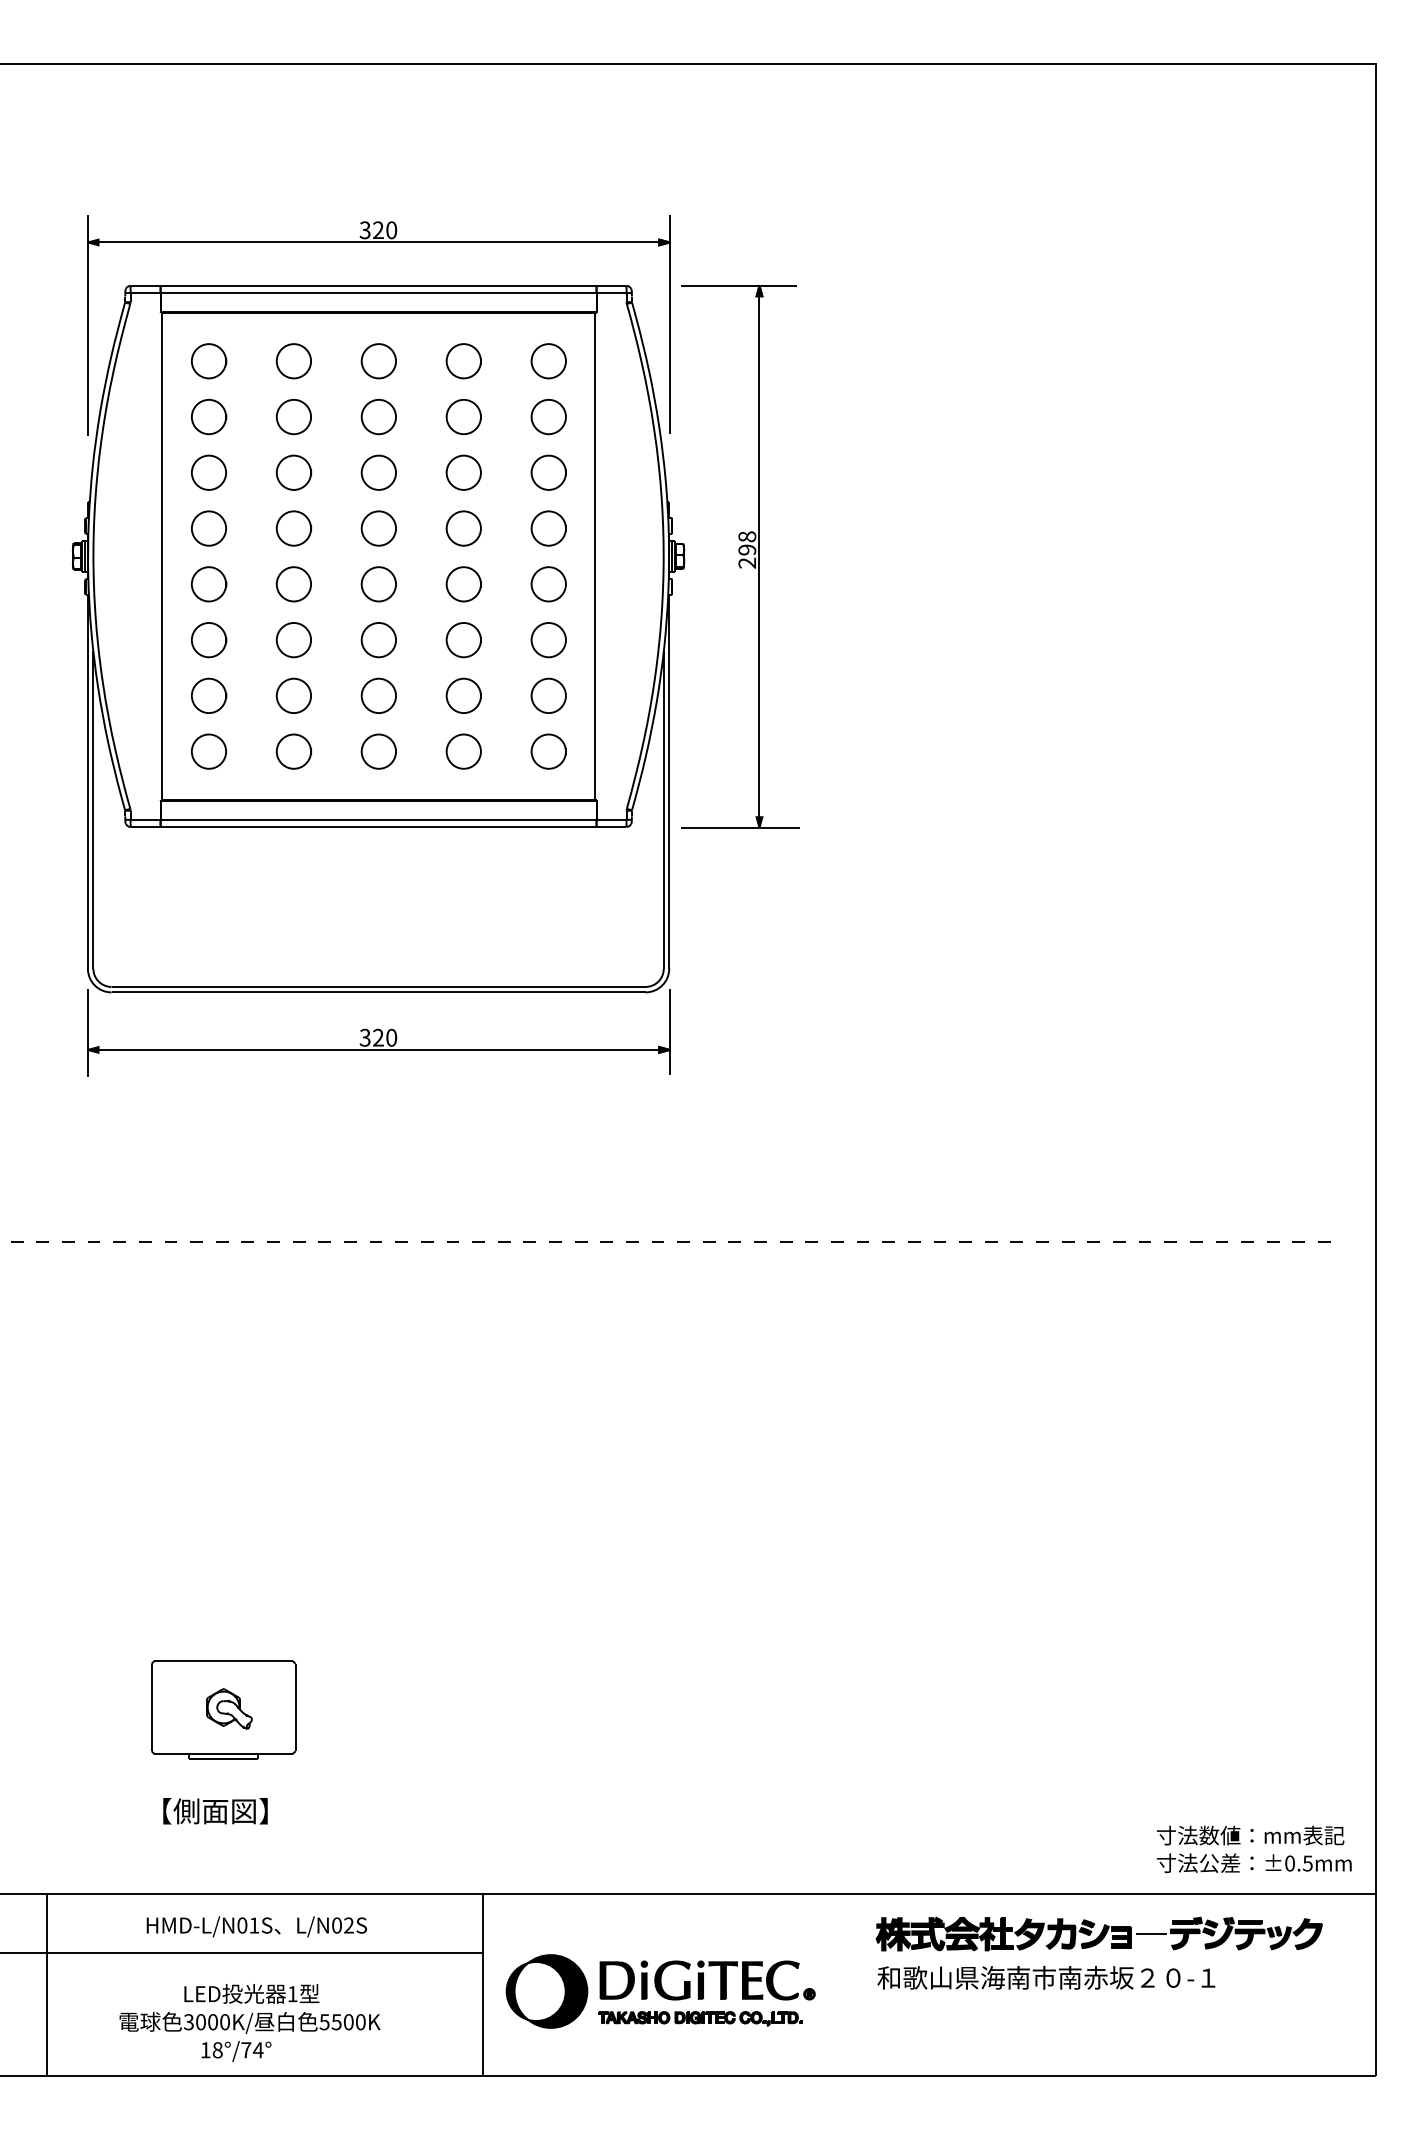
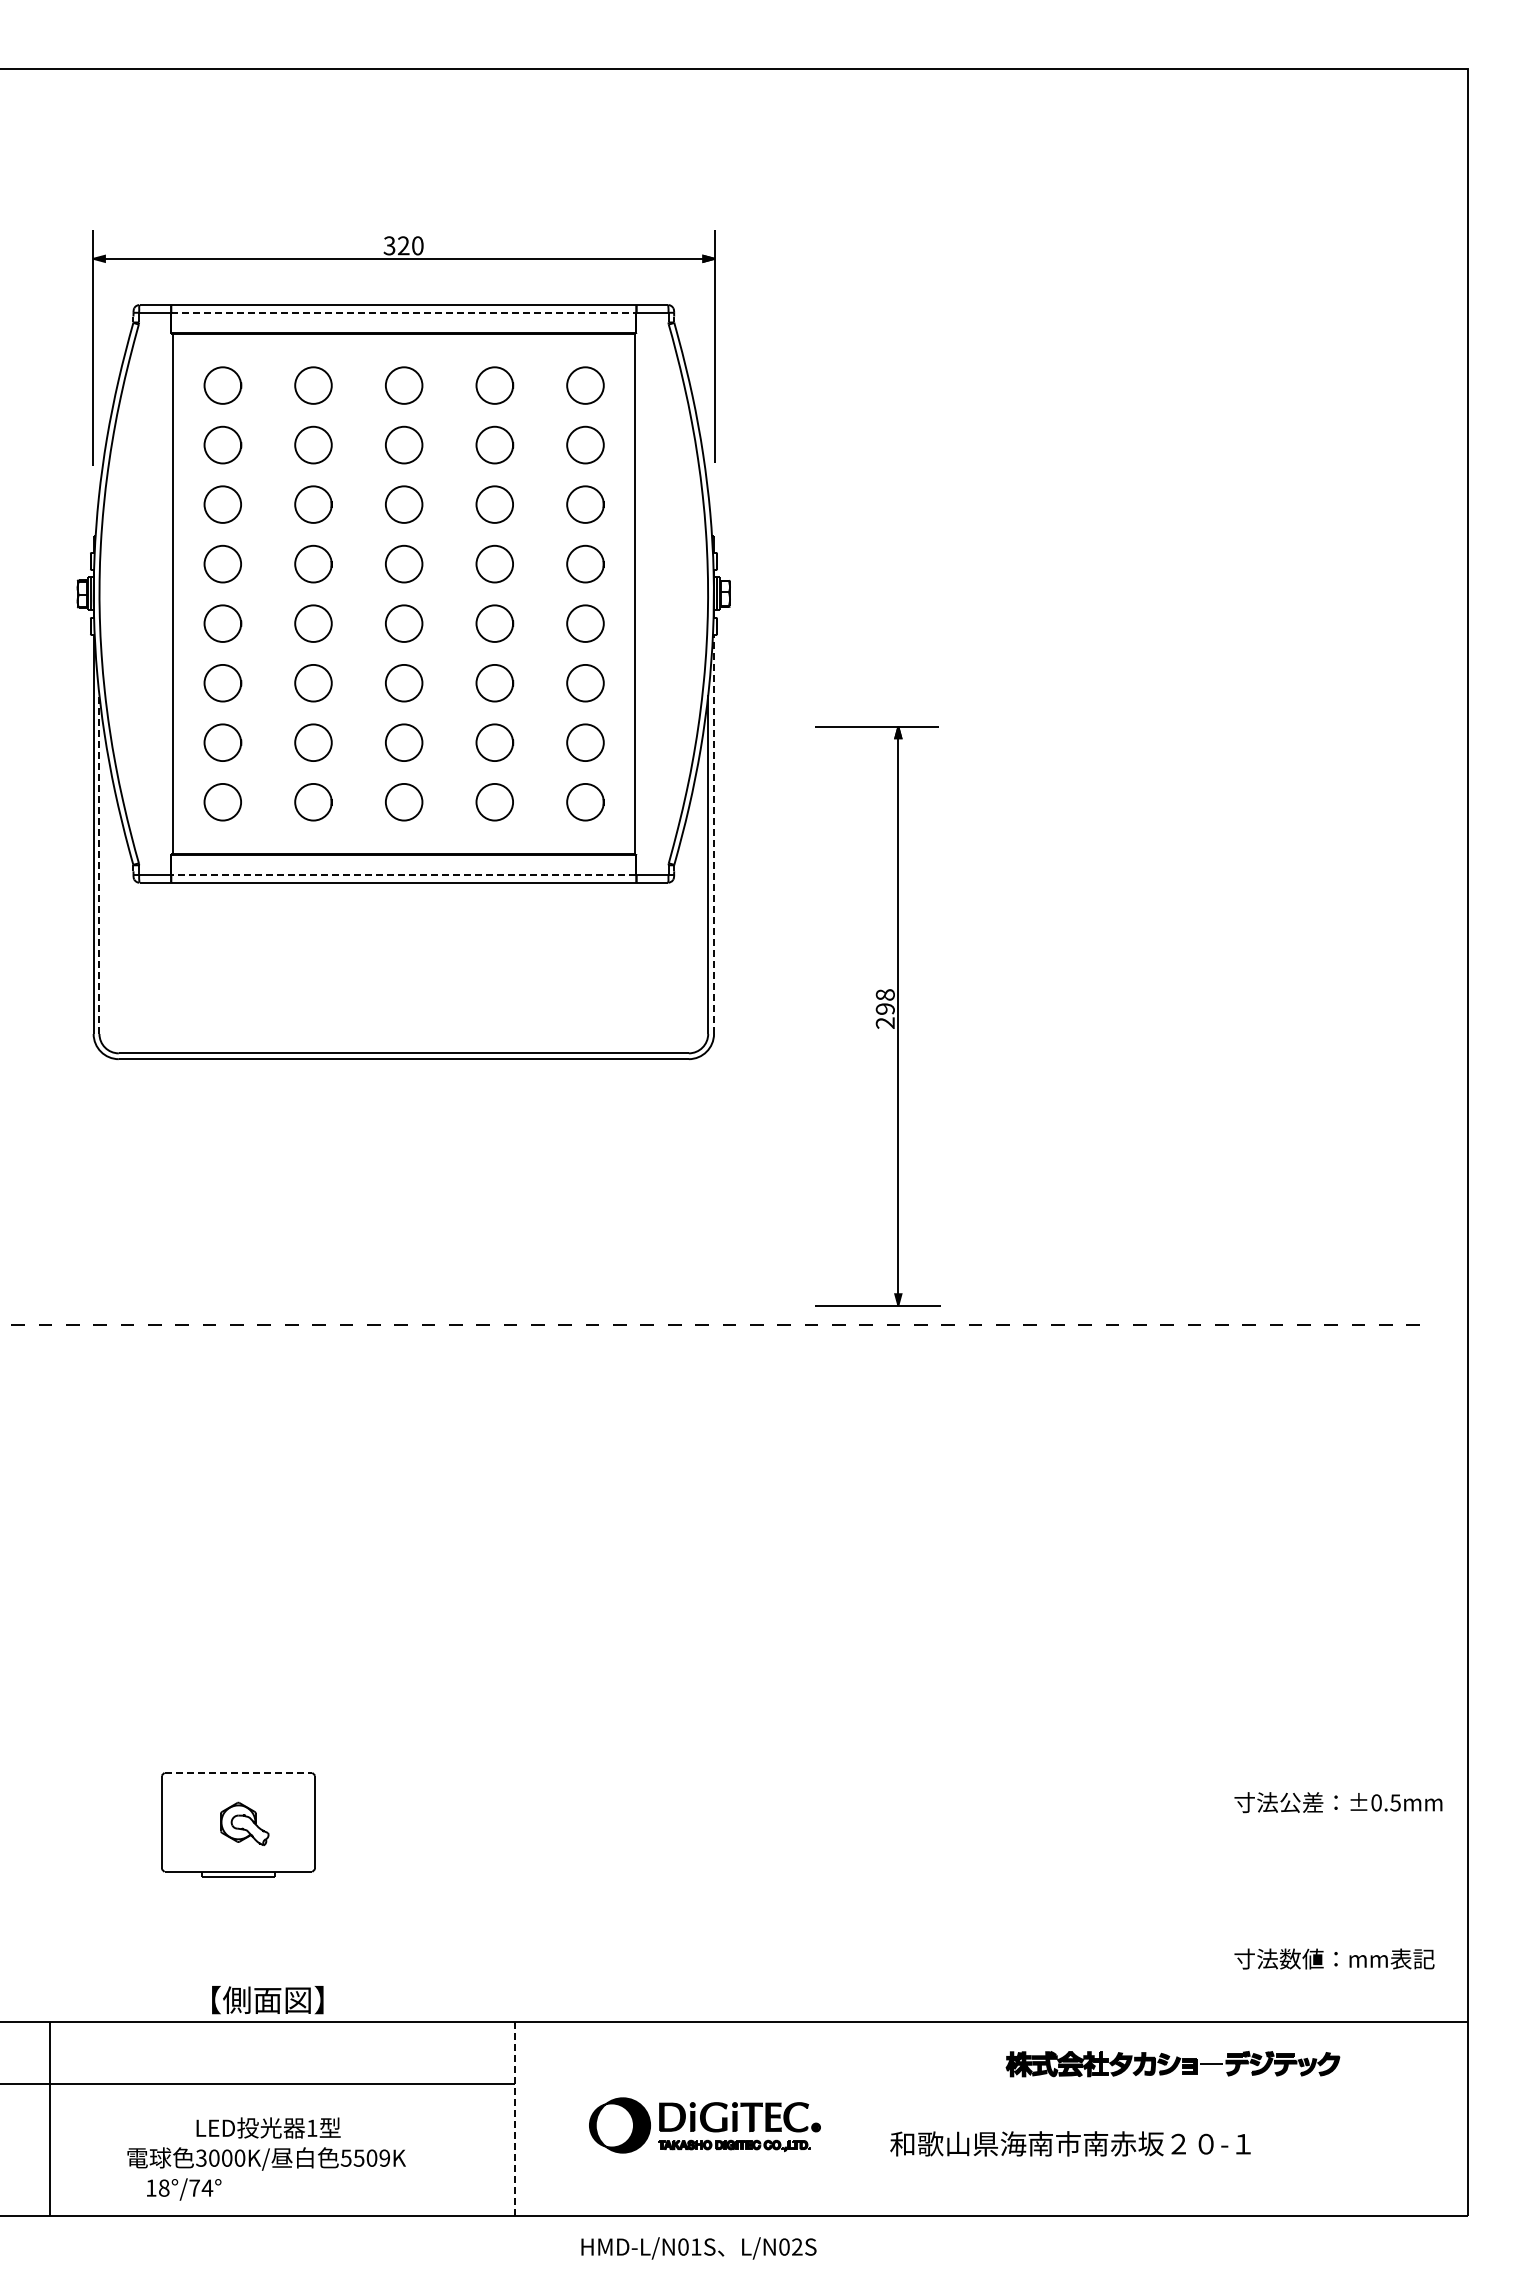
line: (378, 292) -> (403, 312), solid -> dashed
part: (739, 556) -> (877, 1016), moved
line: (669, 781) -> (714, 834), solid -> dashed
line: (93, 809) -> (99, 864), solid -> dashed
line: (378, 820) -> (403, 875), solid -> dashed
part: (378, 1032) -> (403, 1102), removed
line: (223, 1660) -> (238, 1772), solid -> dashed
text: (215, 1811) -> (267, 2000), moved
text: (1254, 1863) -> (1338, 1802), moved
text: (256, 1926) -> (698, 2248), moved
part: (1098, 1933) -> (1172, 2063), size x0.7
part: (1046, 1977) -> (1070, 2143), moved
line: (483, 1984) -> (515, 2118), solid -> dashed
part: (660, 1991) -> (704, 2125), size x0.7
text: (360, 2021) -> (384, 2157), 5500K -> 5509K
text: (236, 2051) -> (184, 2189), moved

